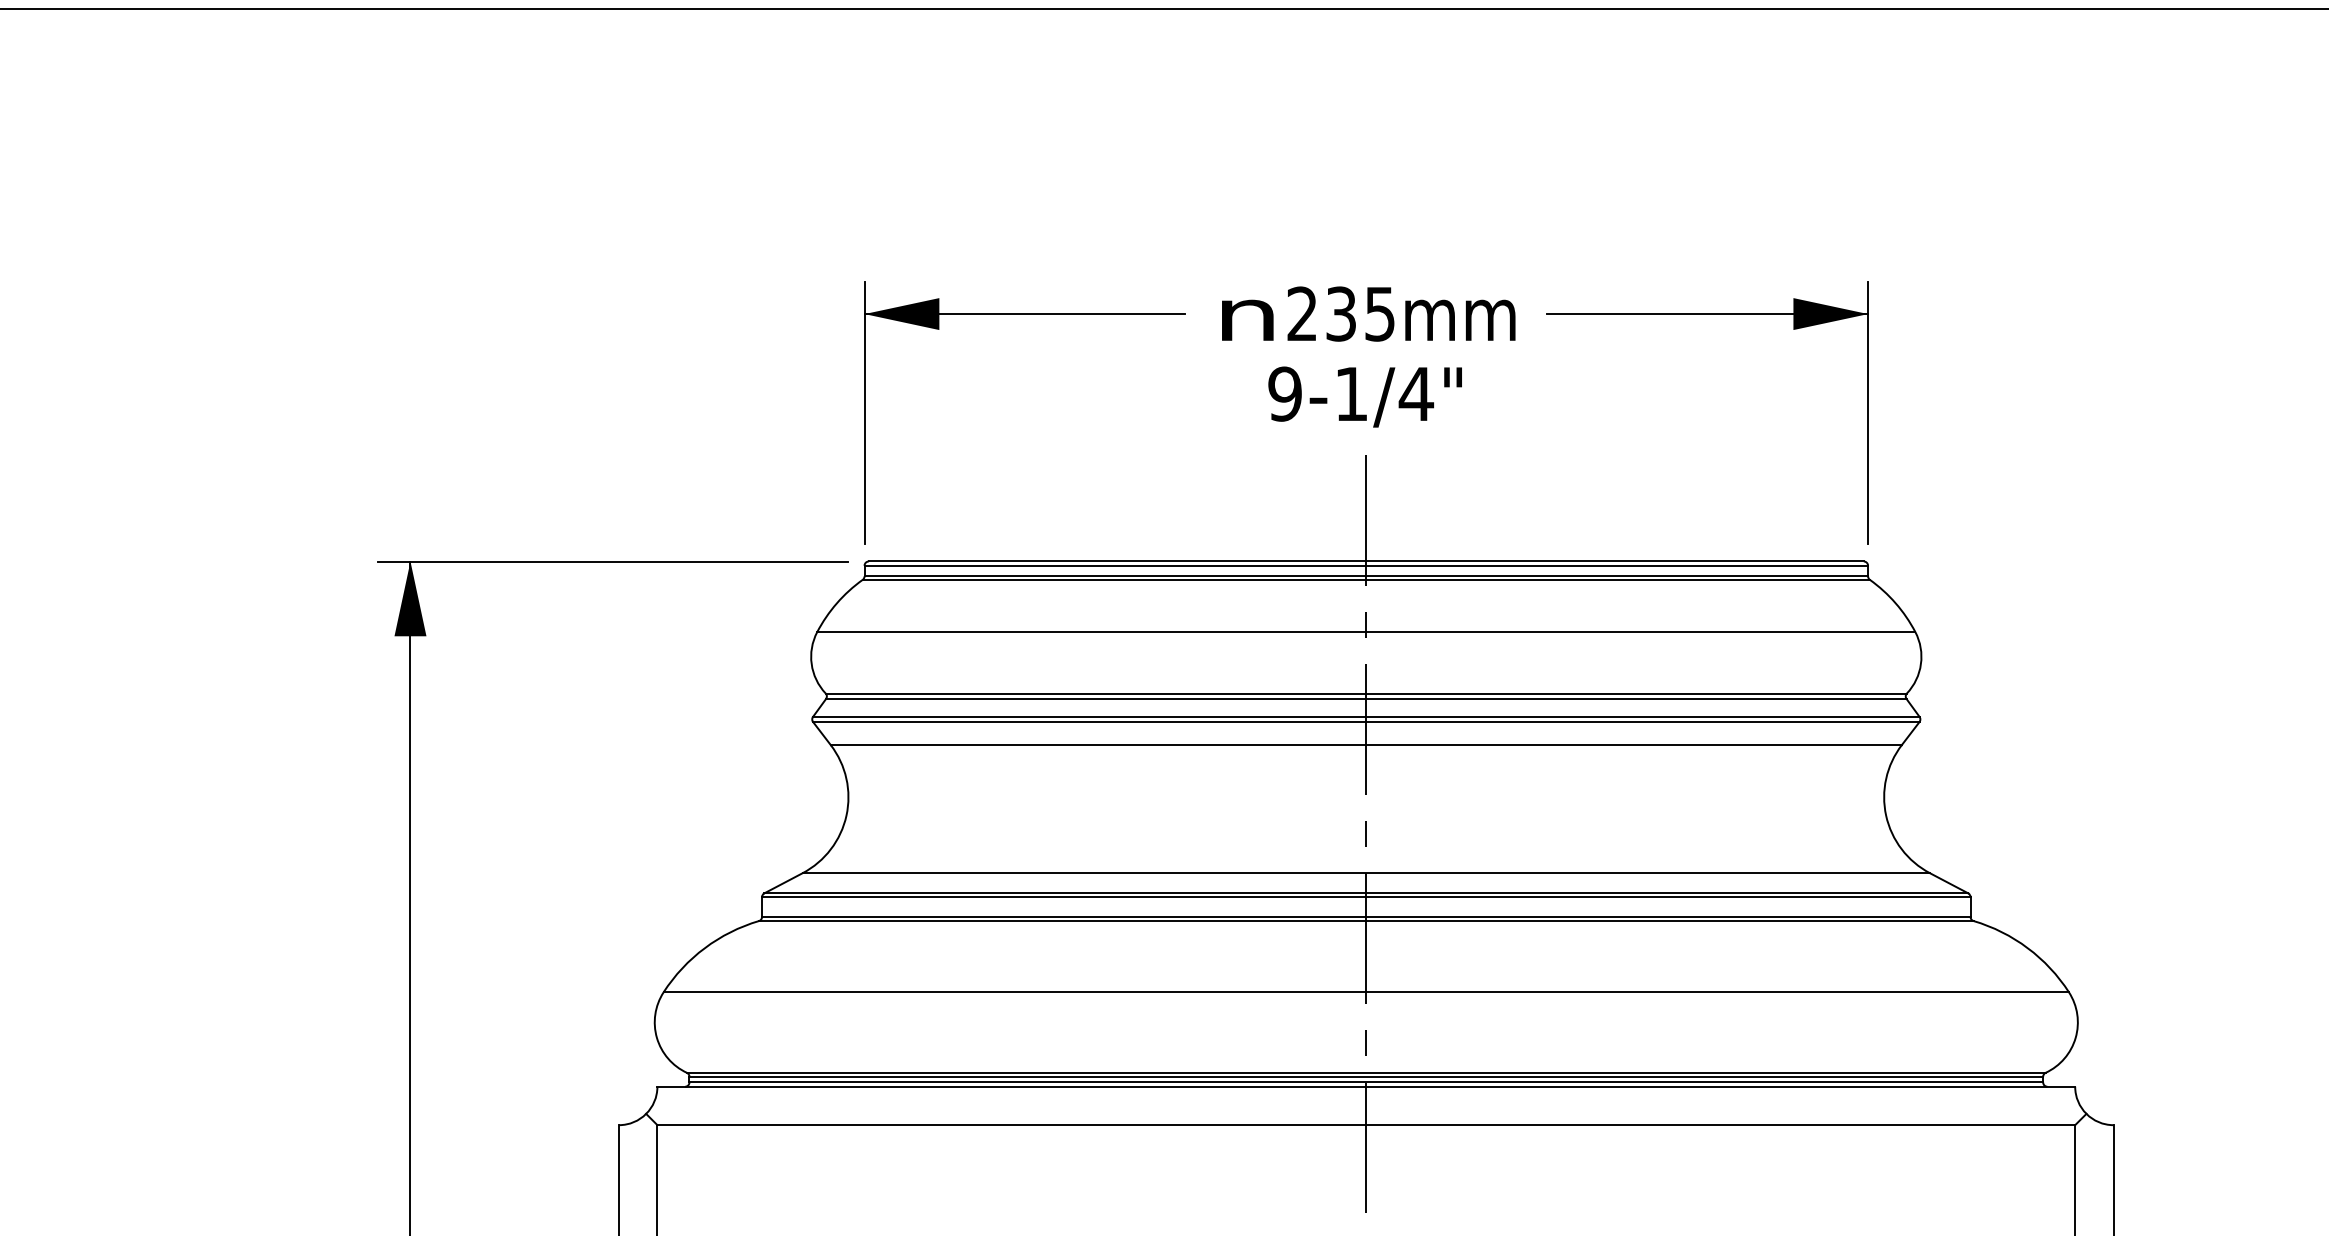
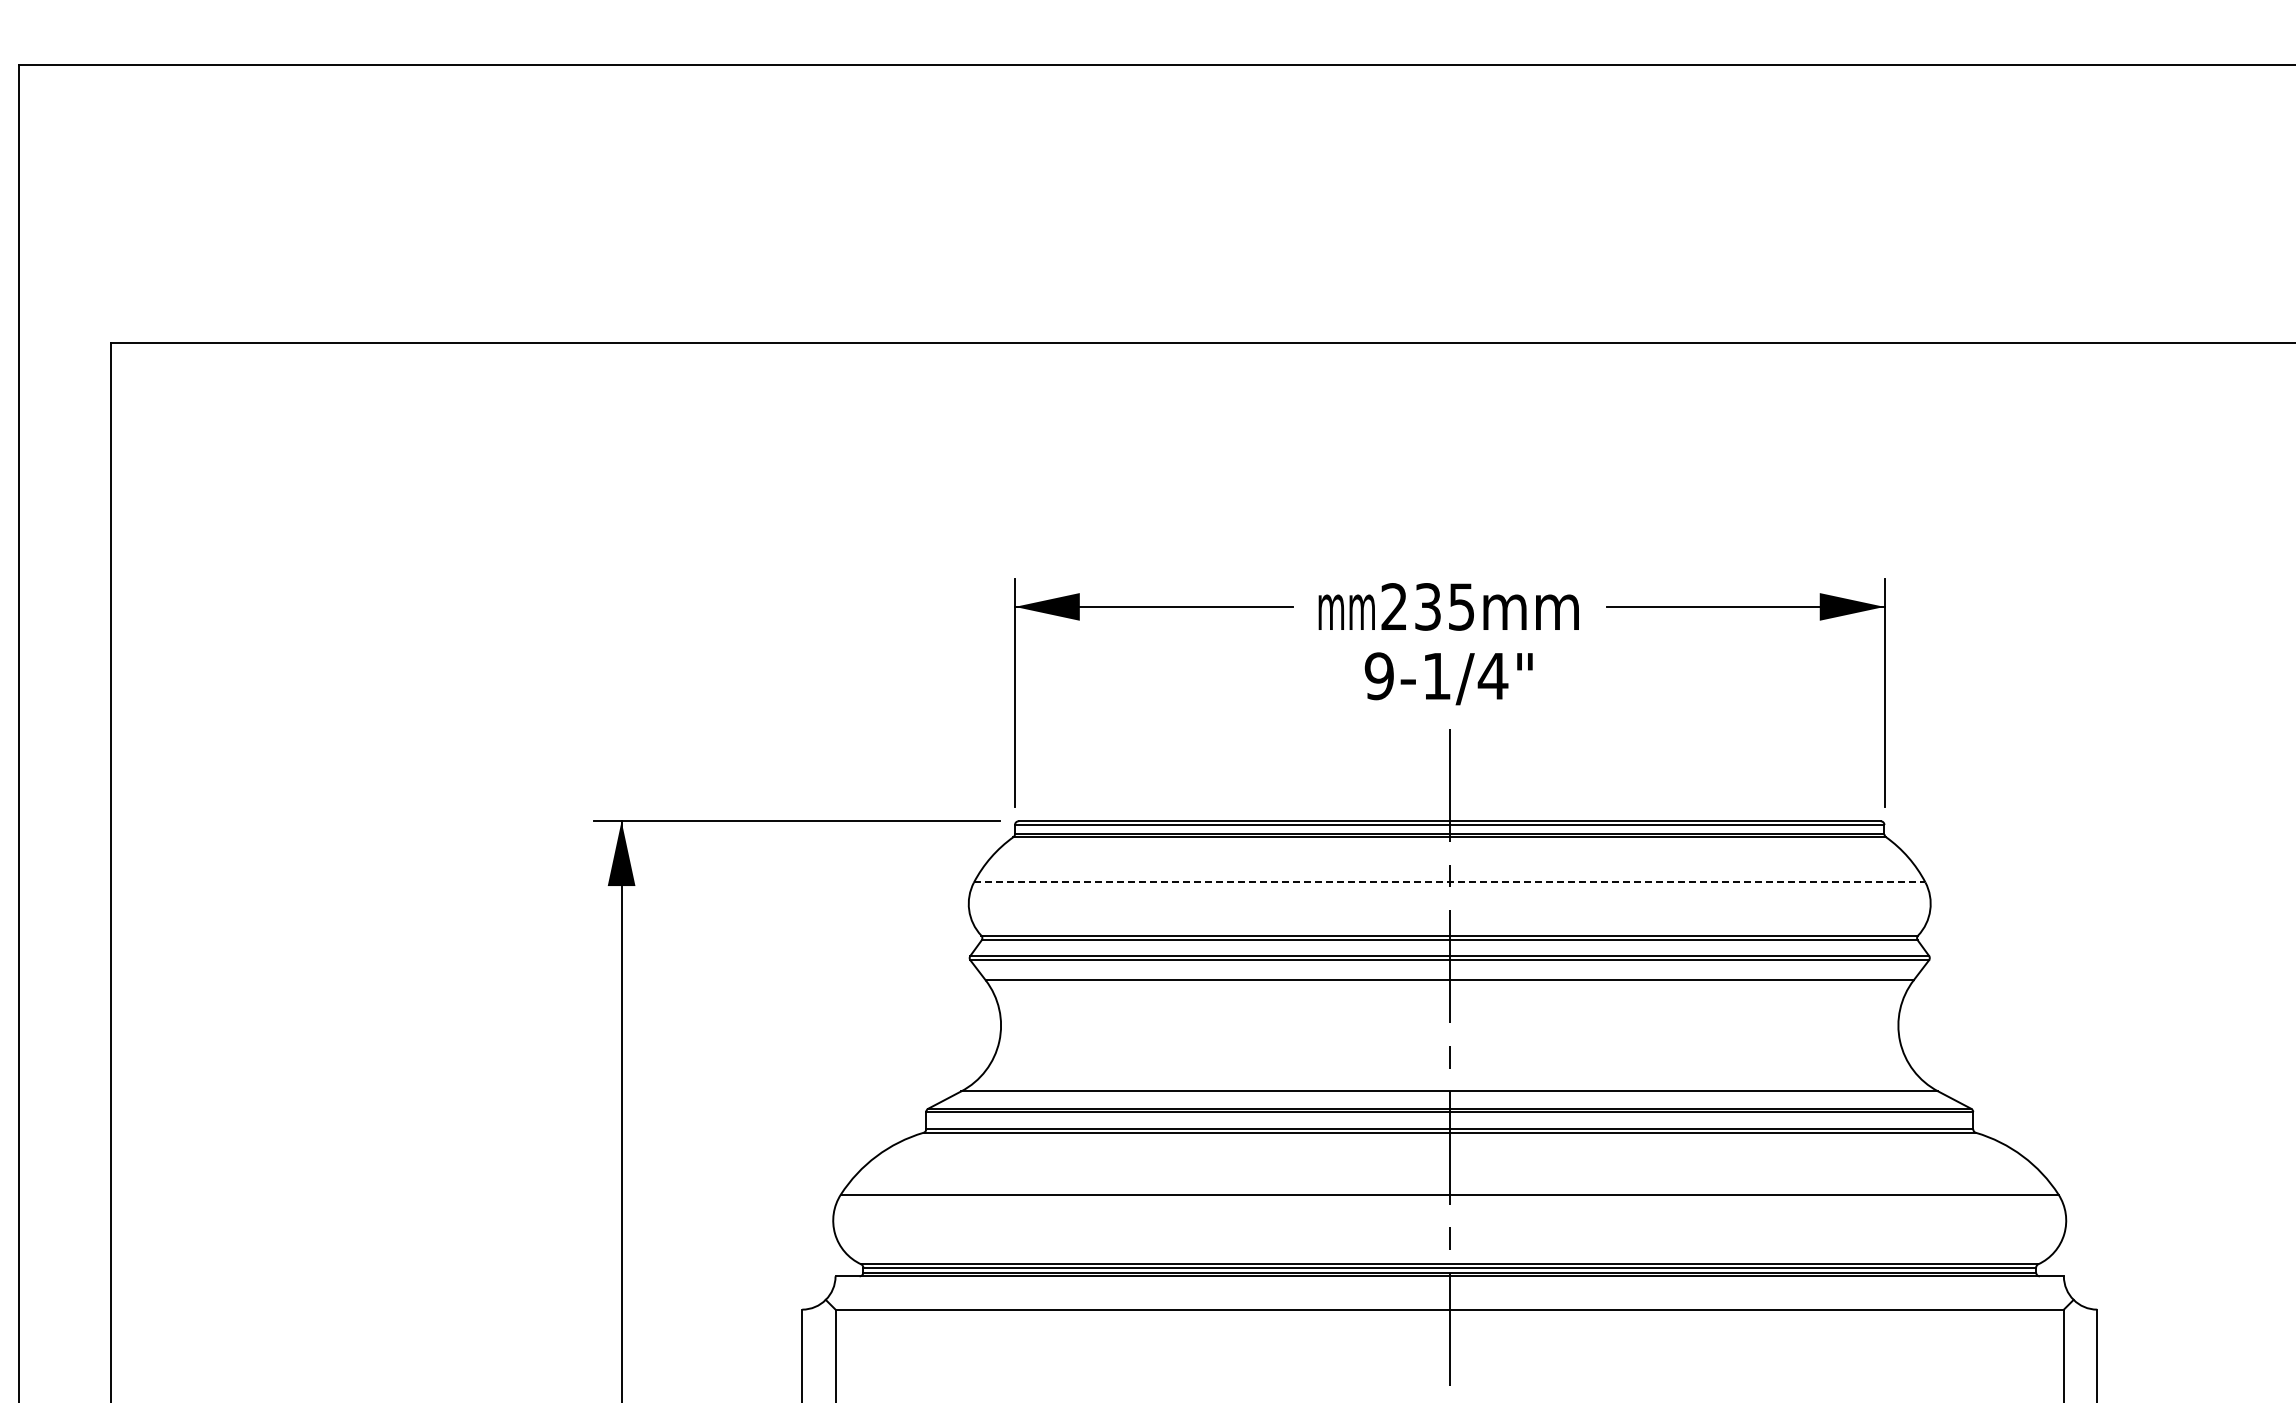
text: (1247, 319) -> (1346, 611), n -> mm
line: (1366, 632) -> (1449, 882), solid -> dashed

